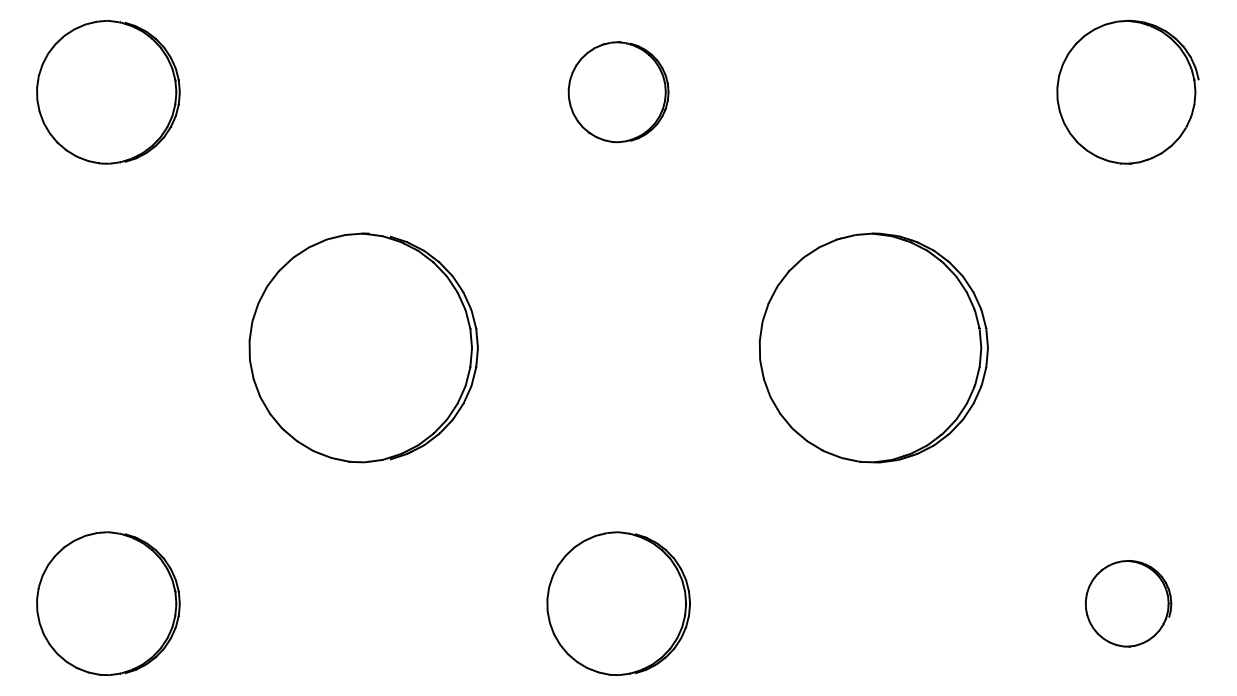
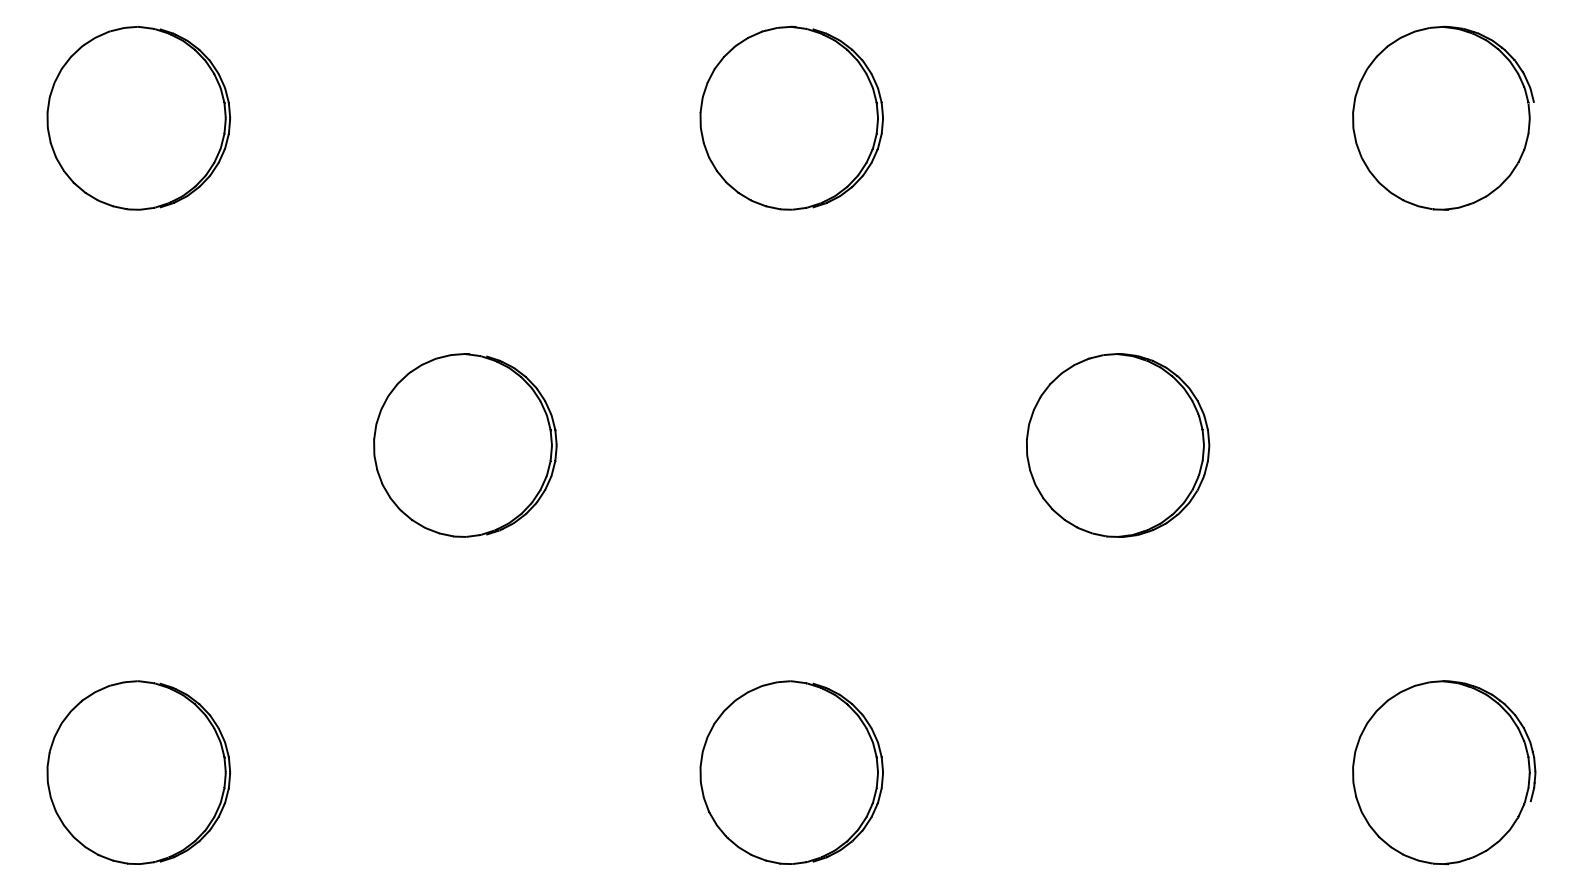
part: (618, 91) -> (791, 117), size x1.43
part: (363, 347) -> (465, 444), size x0.62
part: (873, 347) -> (1117, 444), size x0.62
part: (1128, 603) -> (1444, 772), size x1.67

